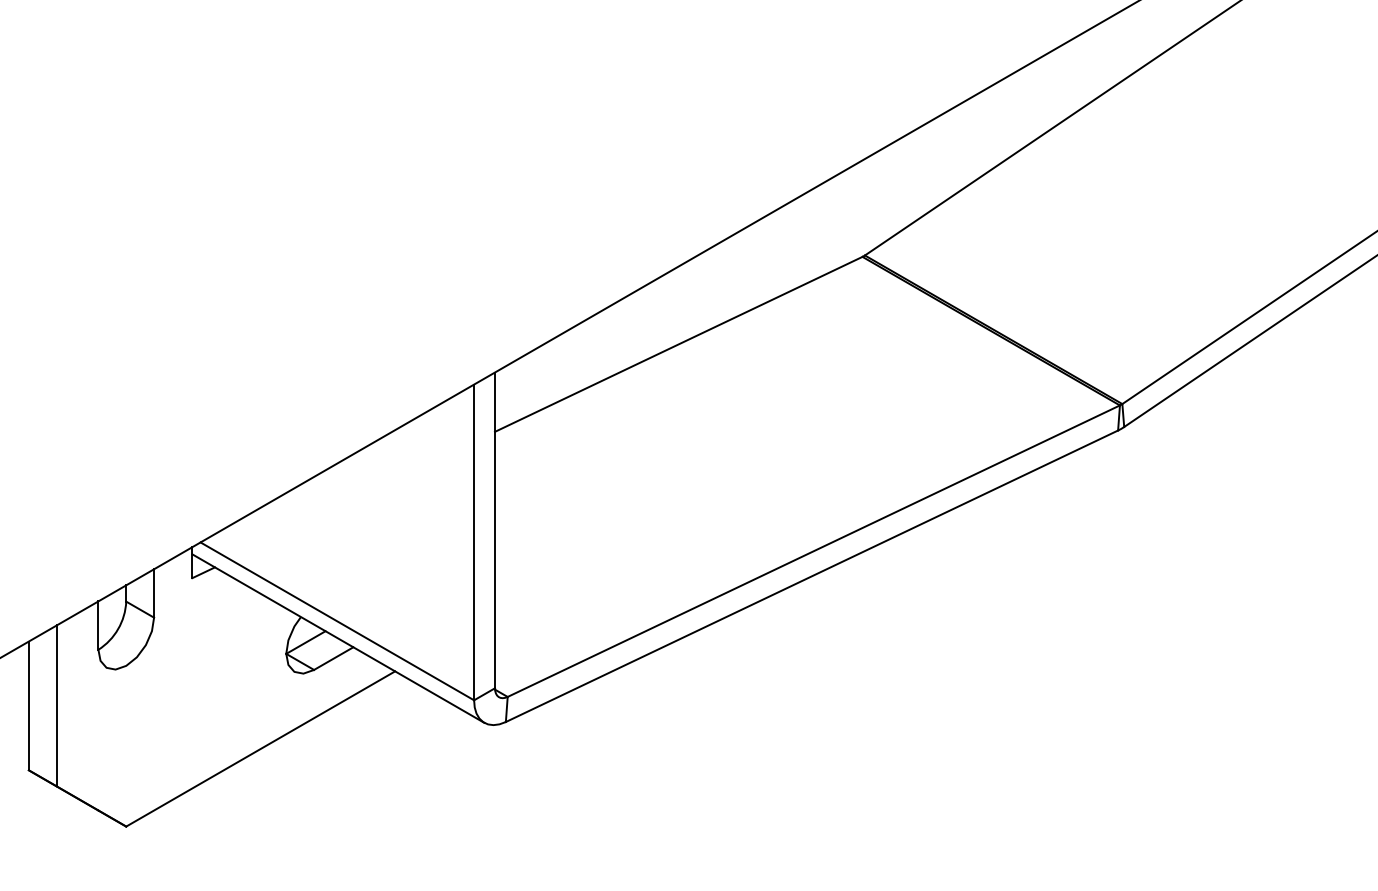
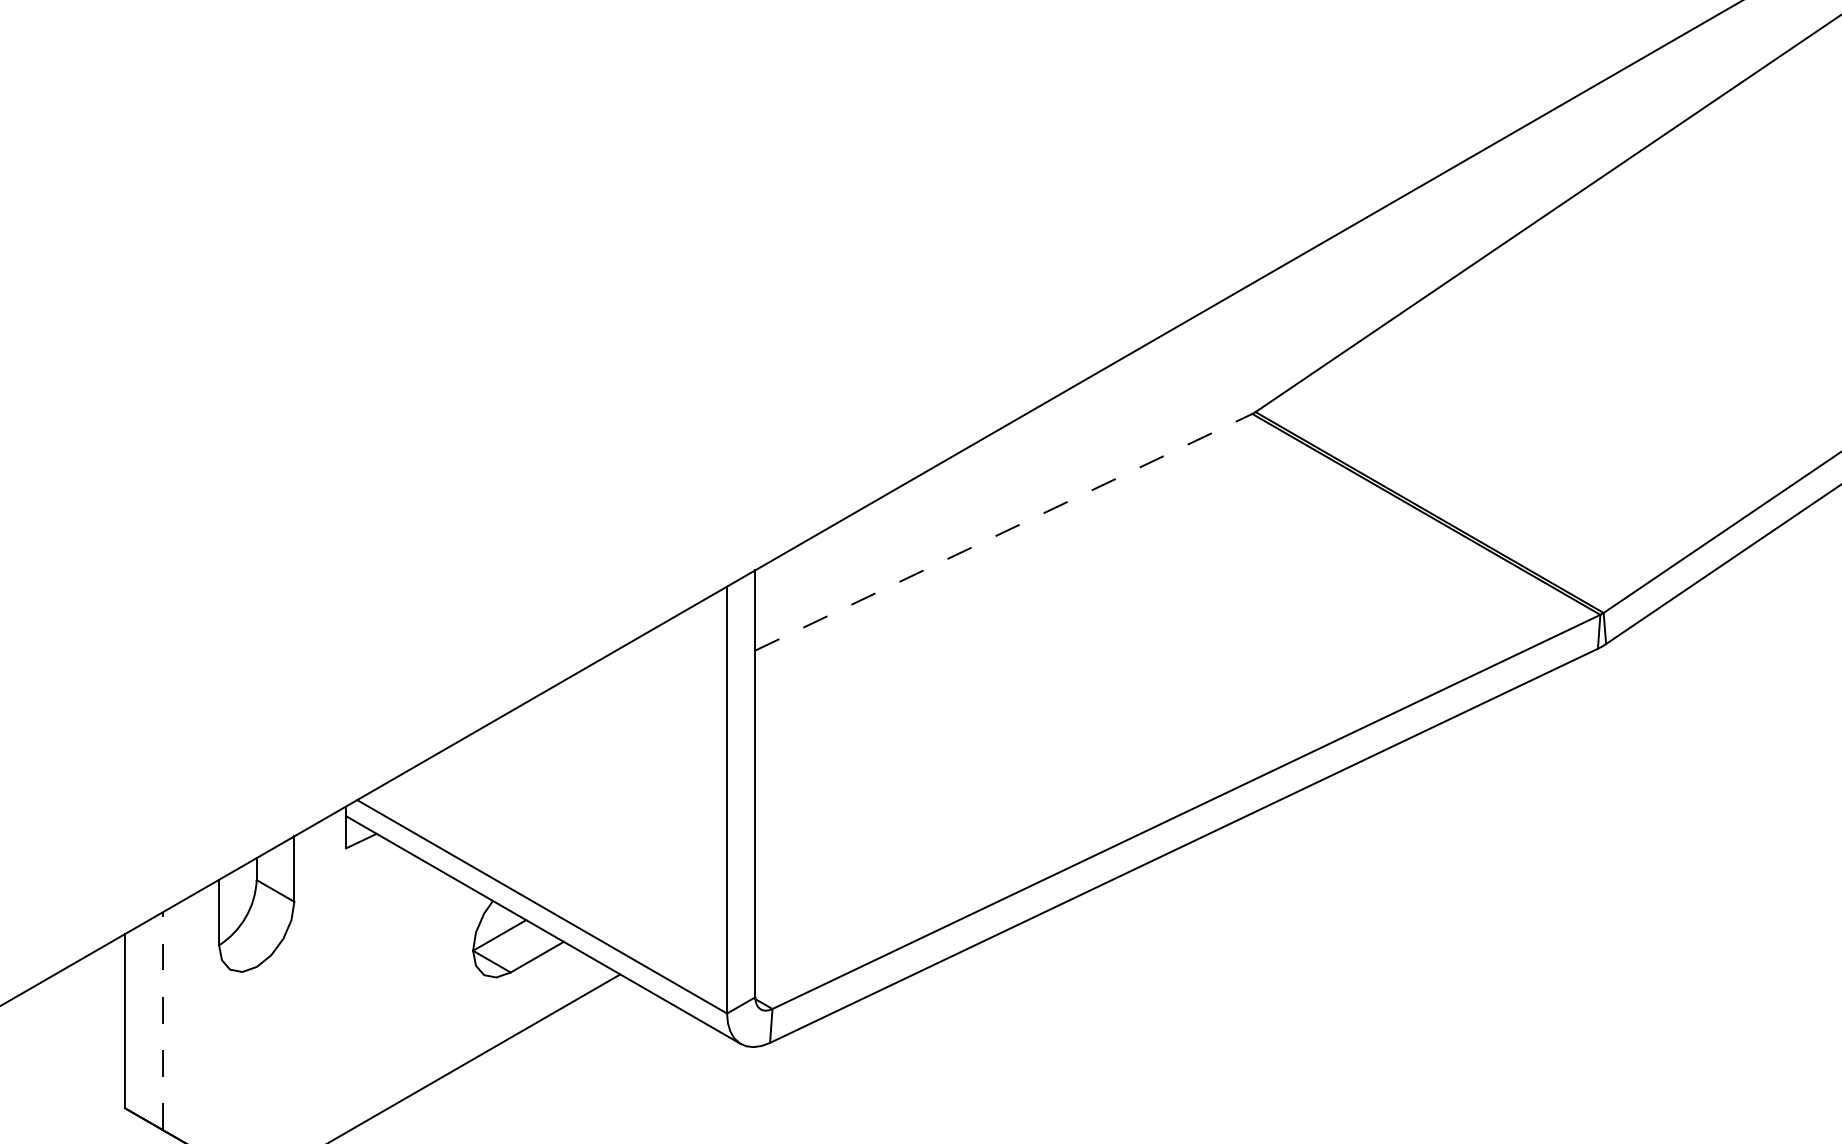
line: (678, 344) -> (1003, 532), solid -> dashed
line: (56, 705) -> (162, 1020), solid -> dashed

